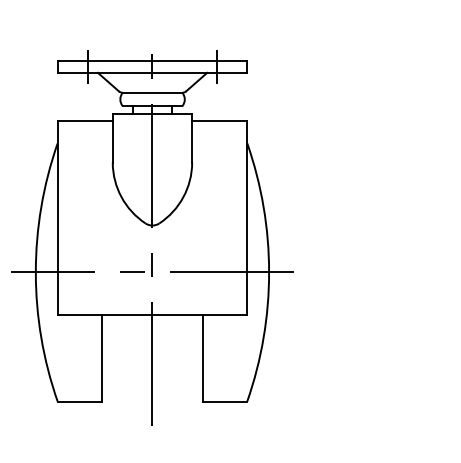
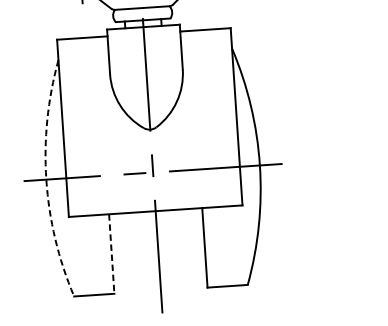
arc: (35, 272) -> (46, 179), solid -> dashed
line: (101, 358) -> (111, 254), solid -> dashed

